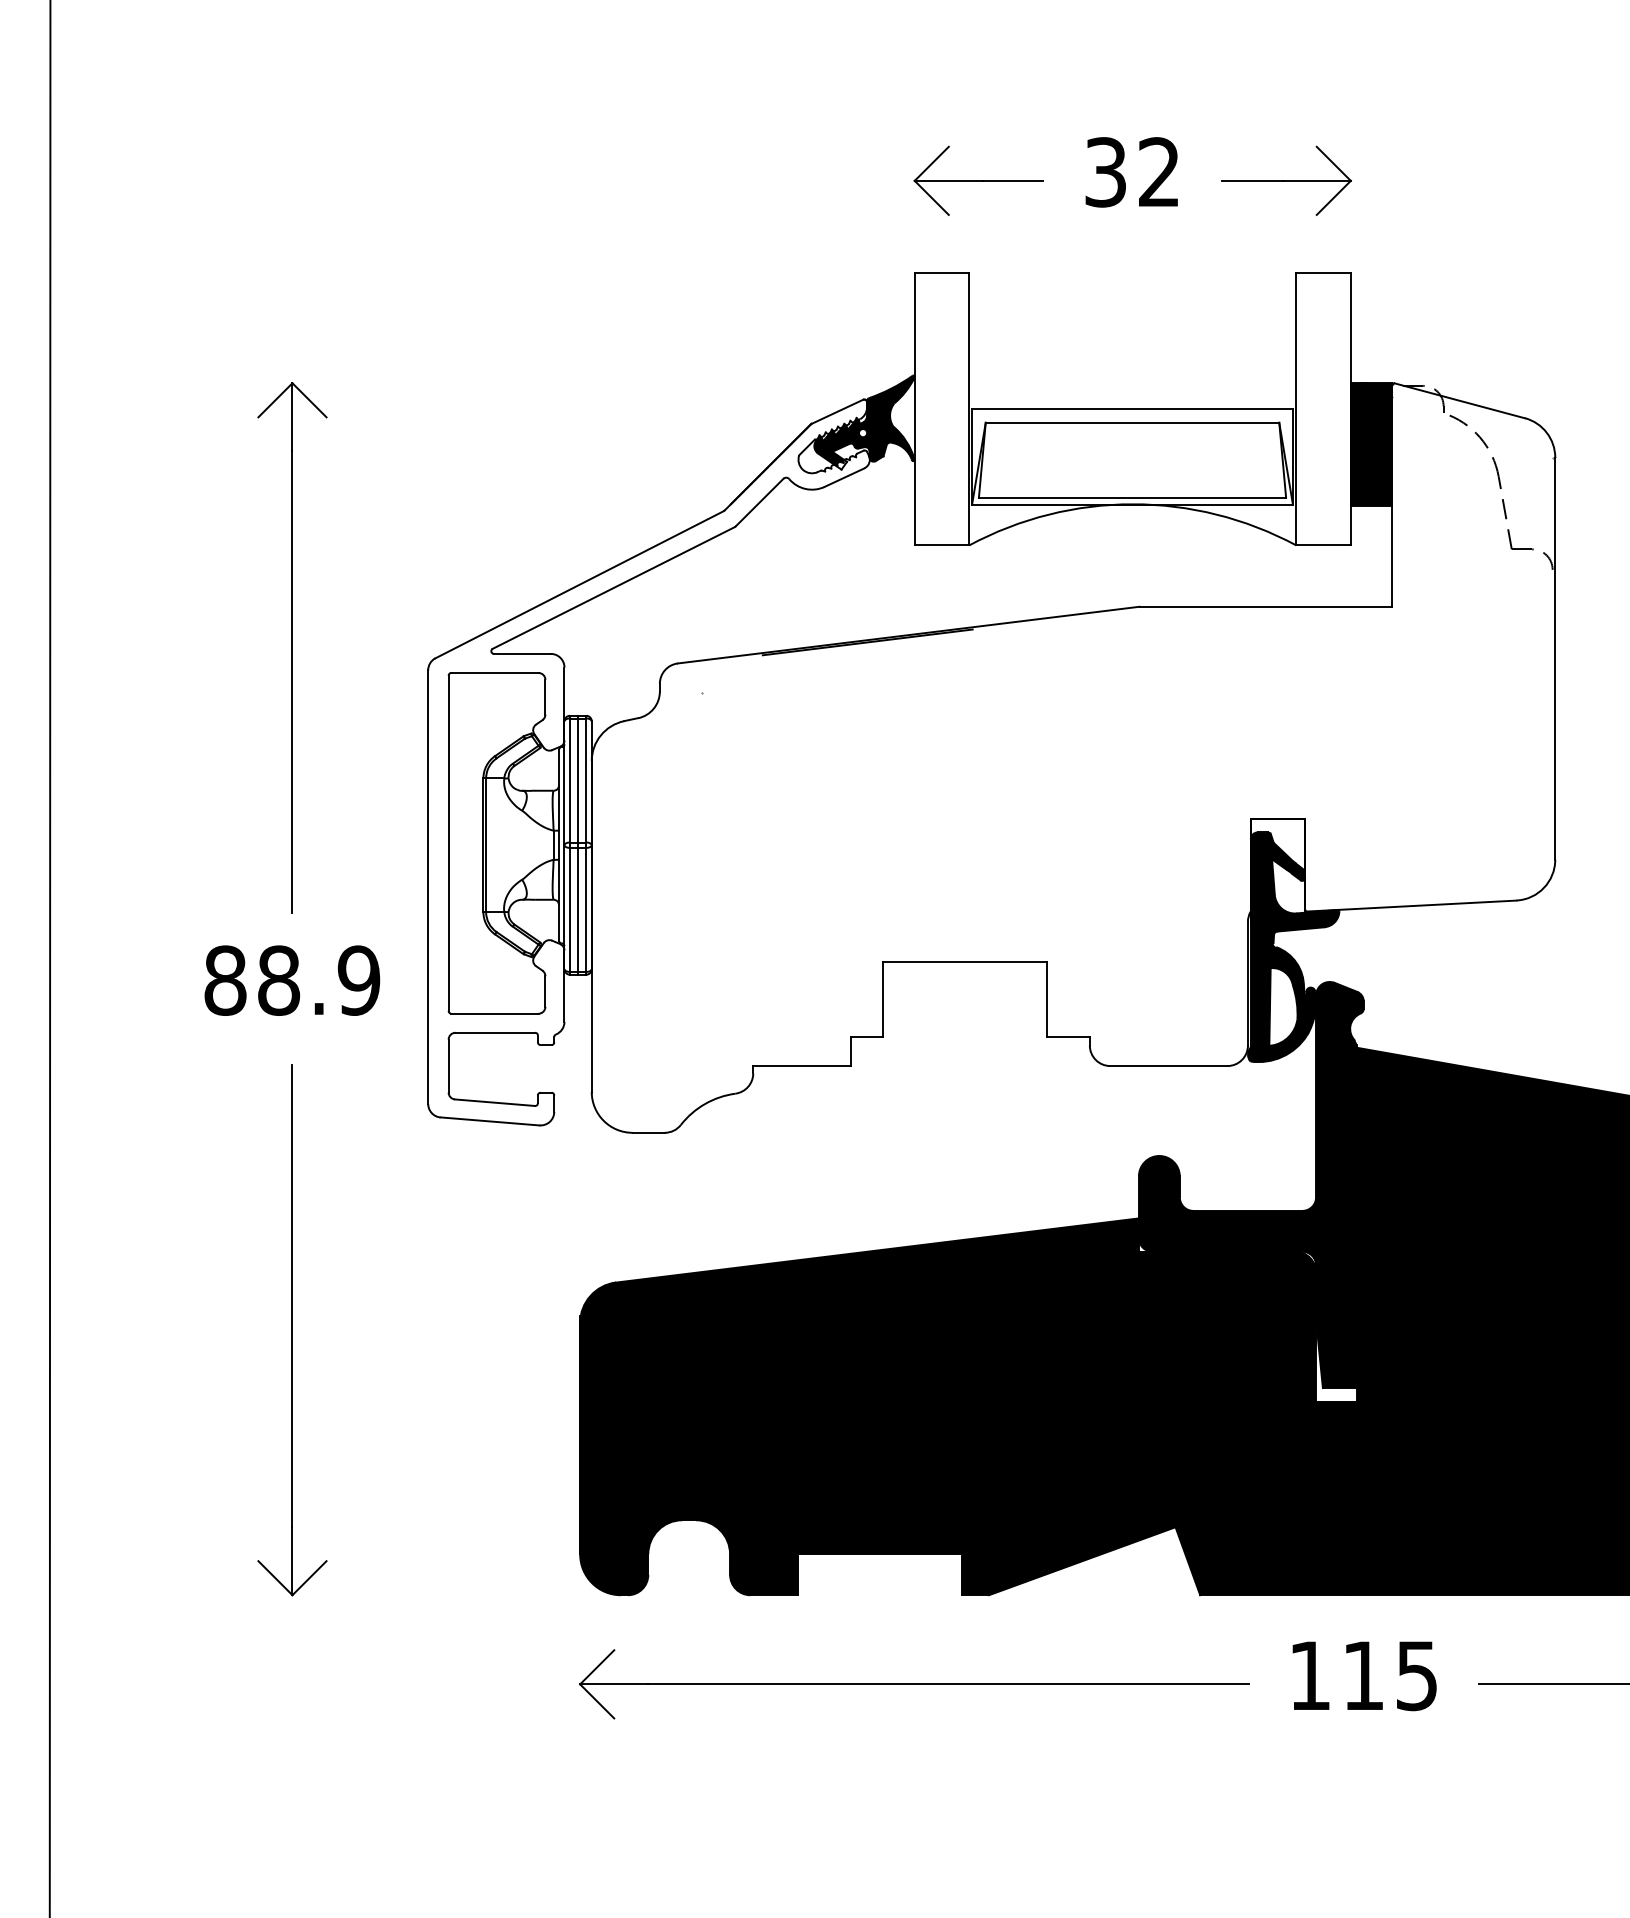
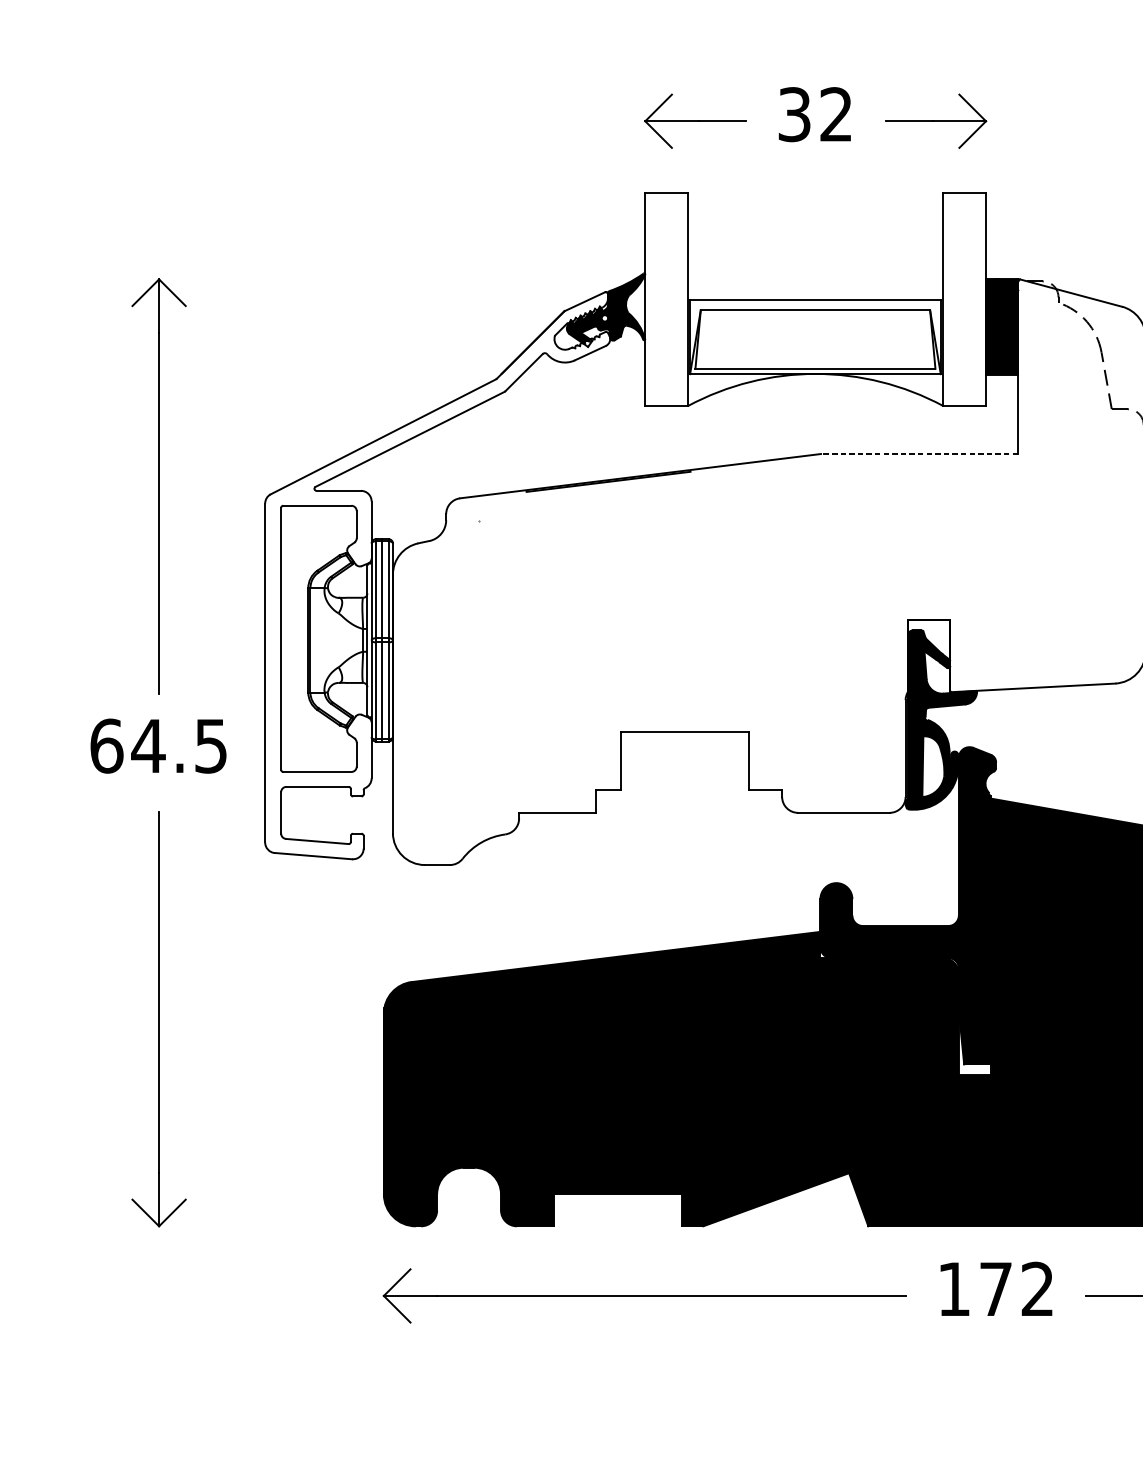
line: (1265, 606) -> (919, 453), solid -> dashed
text: (292, 980) -> (159, 746), 88.9 -> 64.5
text: (1390, 1675) -> (1017, 1289), 115 -> 172

